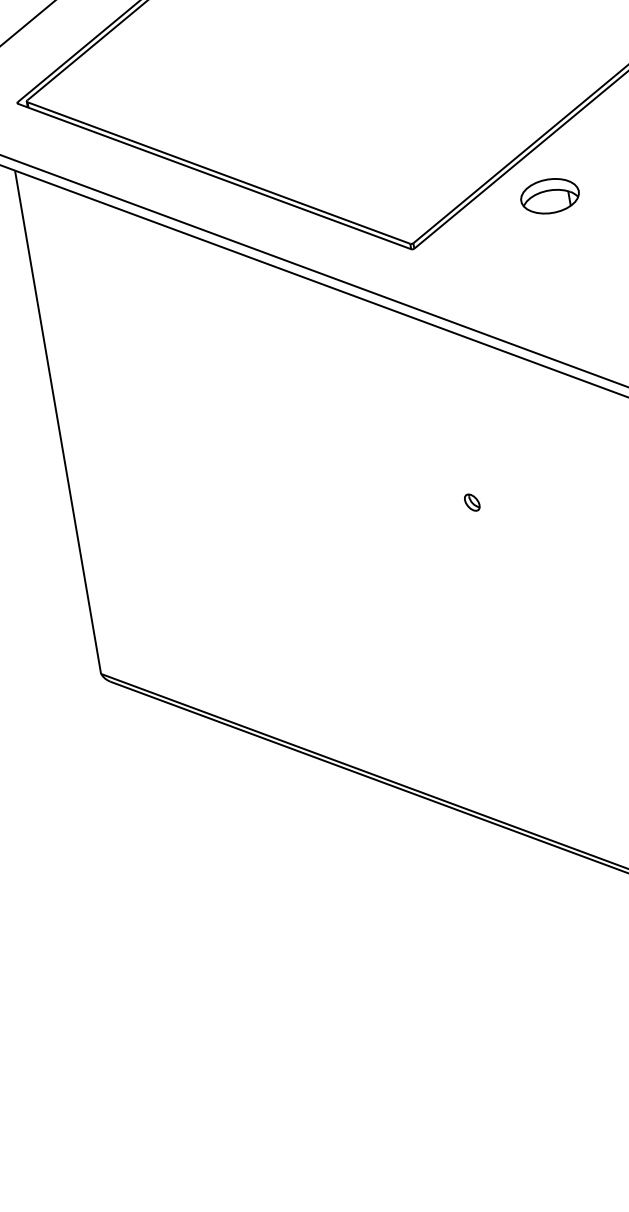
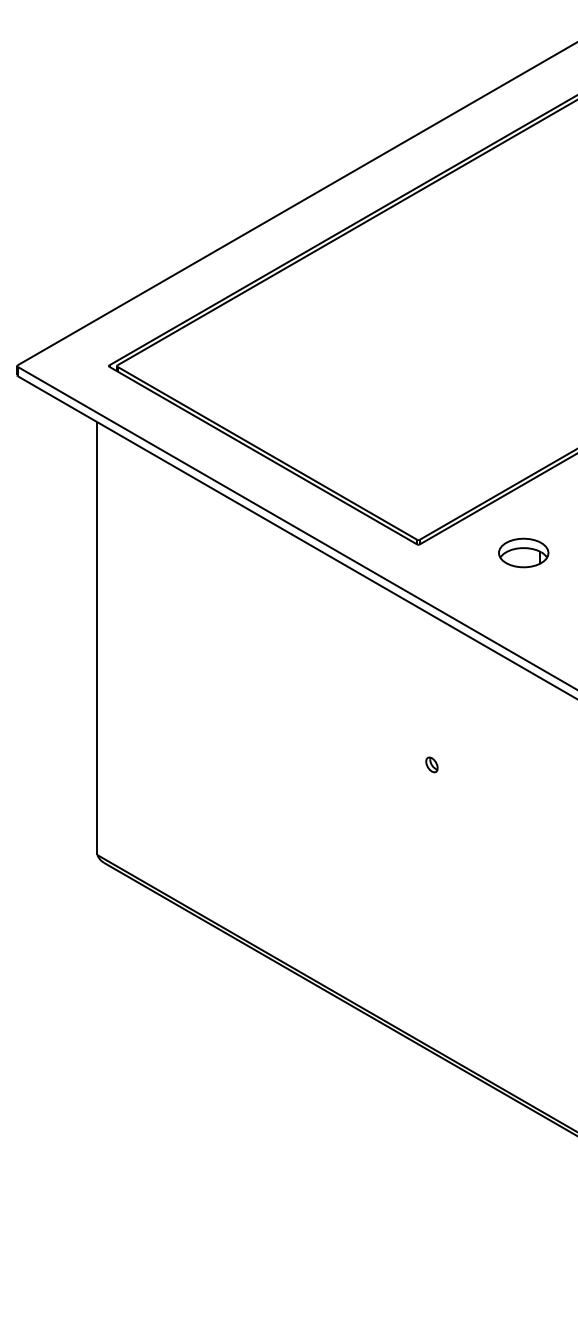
part: (549, 195) -> (523, 552), moved

